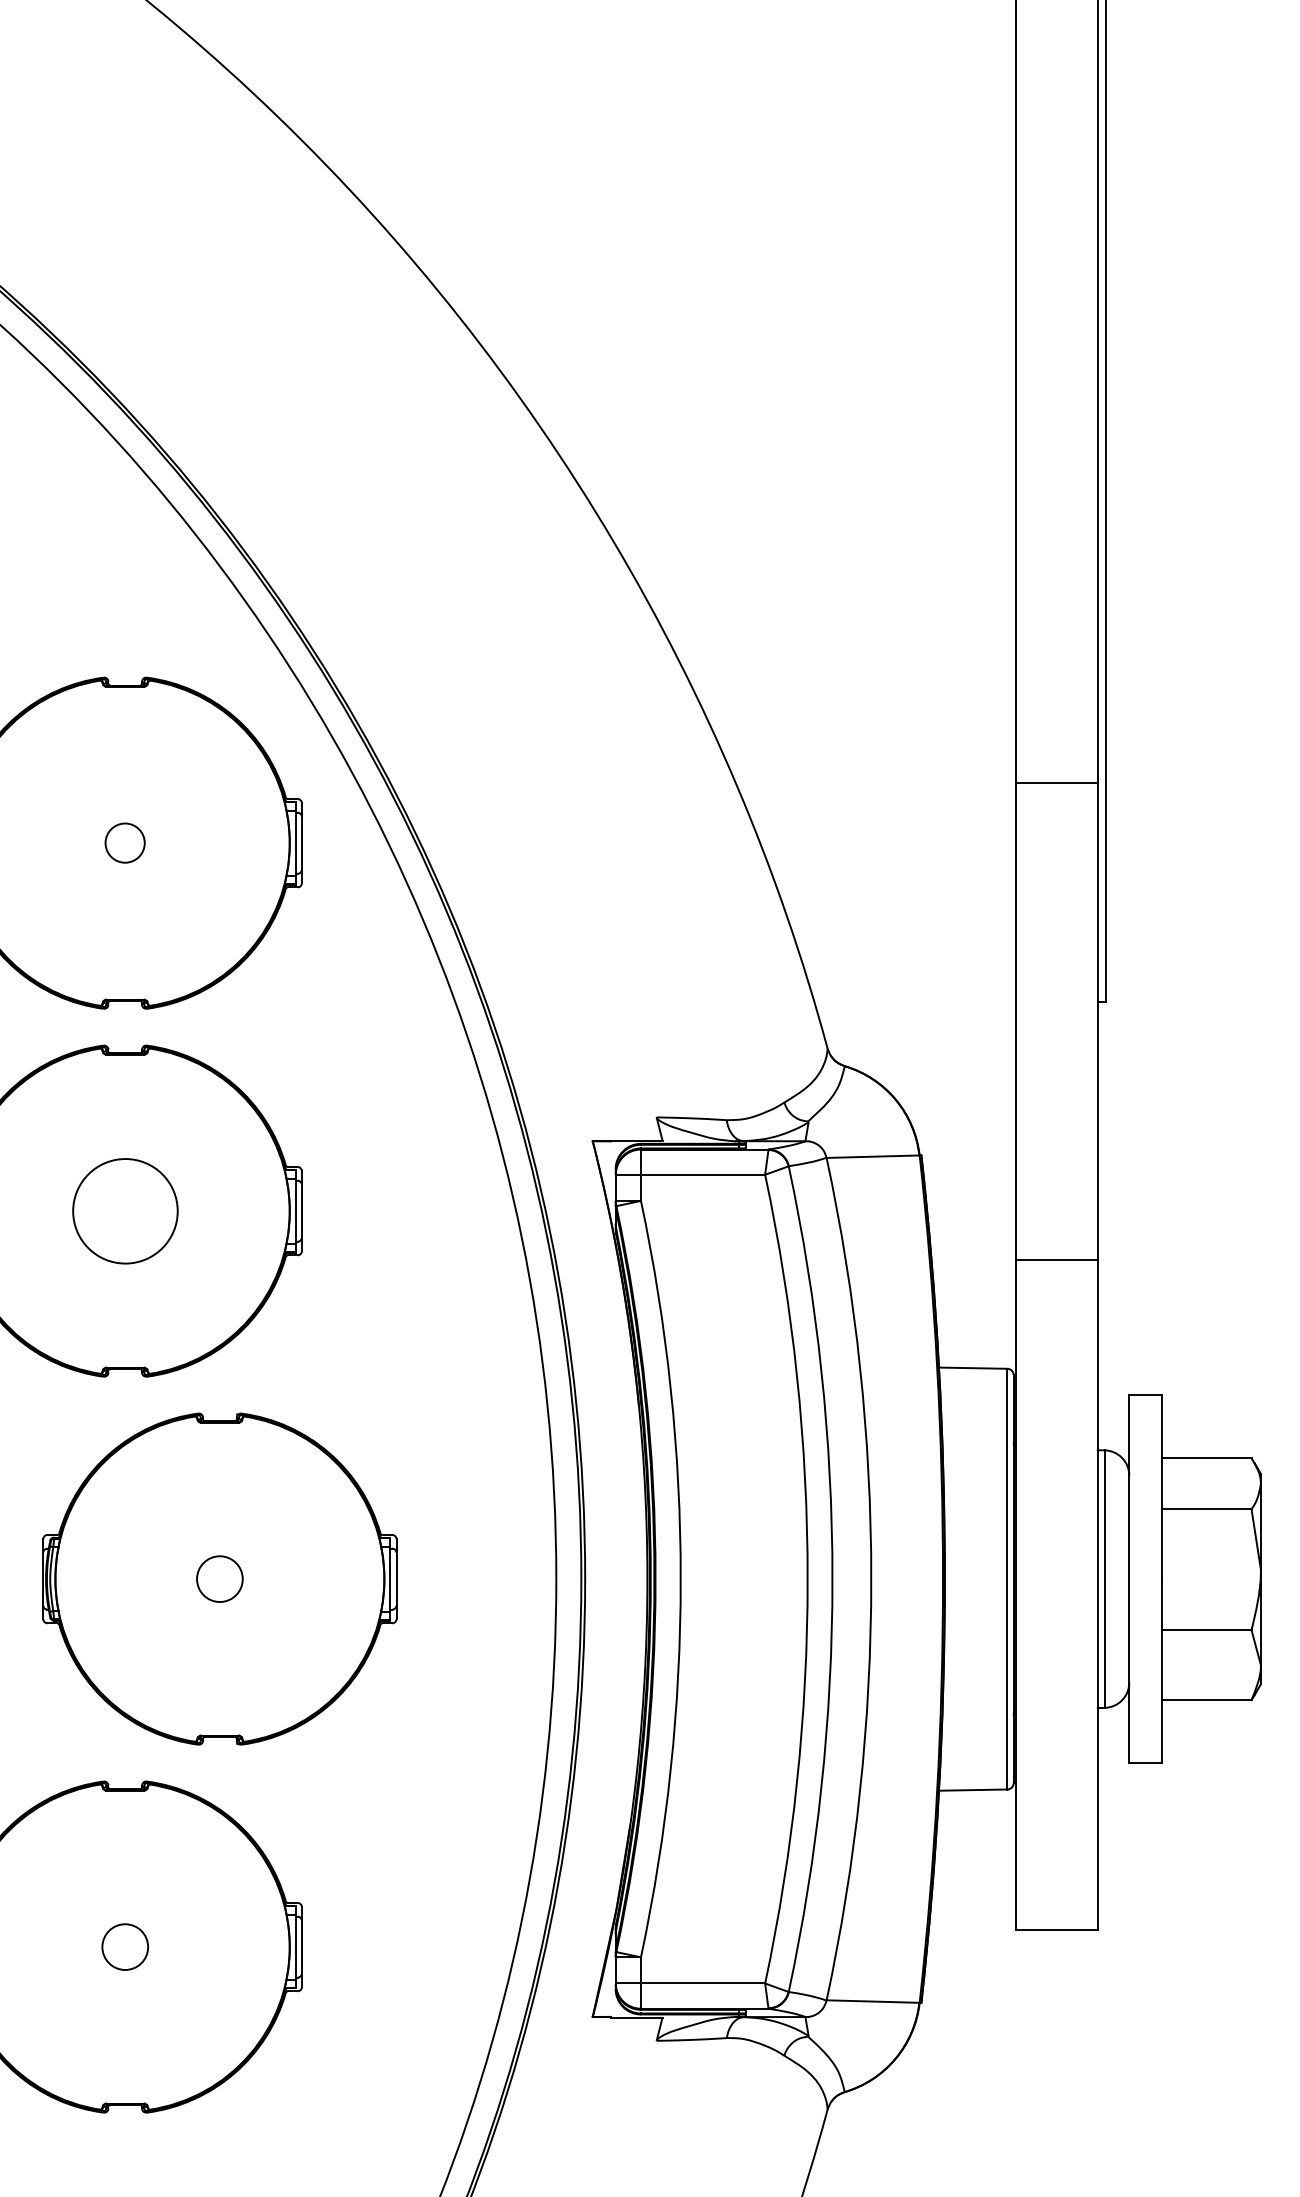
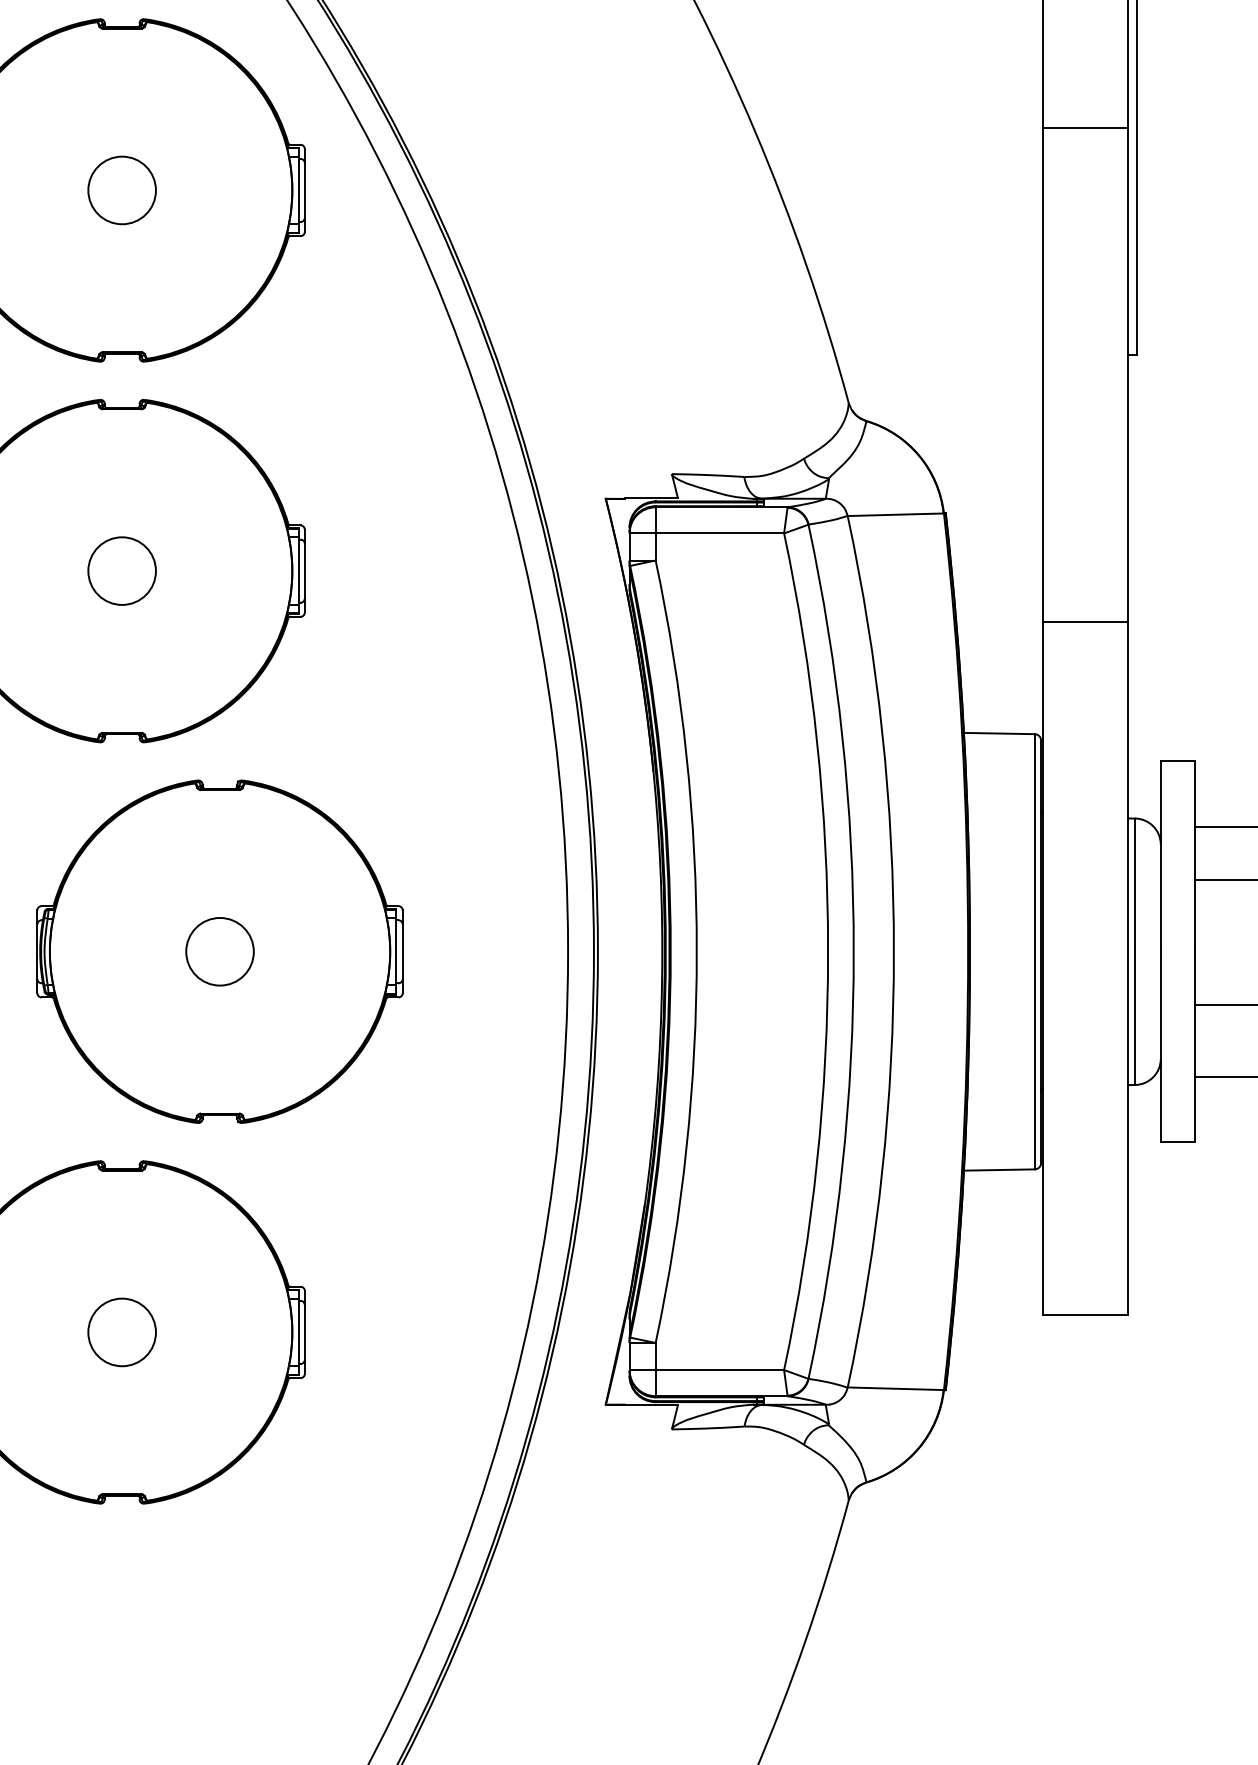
circle: (124, 842) -> (121, 189), size x1.67
circle: (124, 1210) -> (121, 570), size x0.62
circle: (219, 1578) -> (219, 951), size x1.43
circle: (124, 1946) -> (121, 1331), size x1.43

